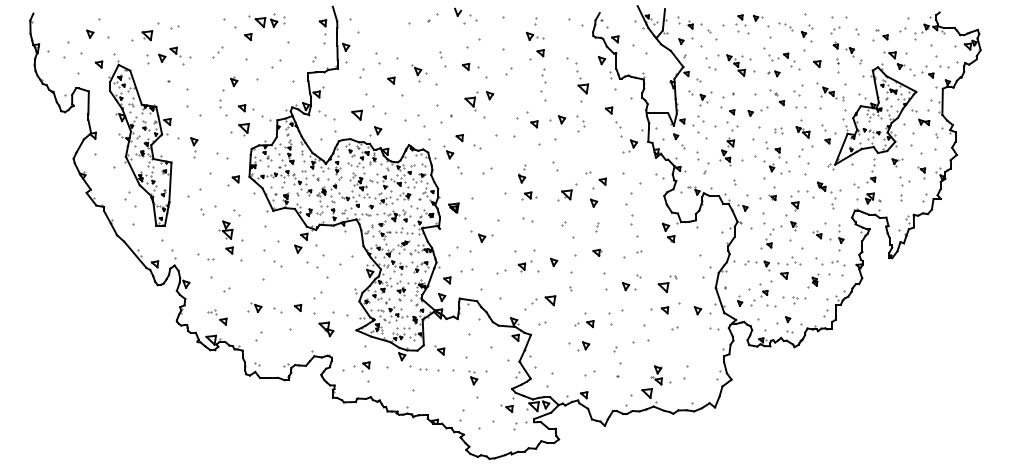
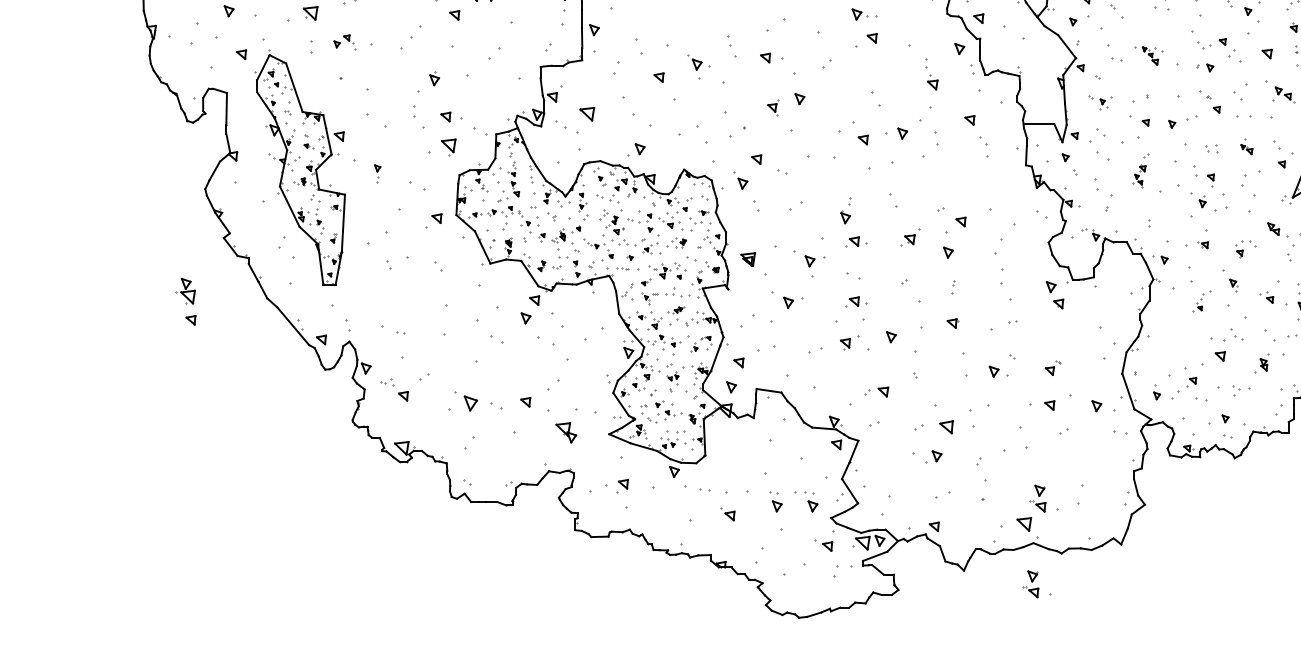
part: (217, 52) -> (410, 37), size x1.6
part: (171, 55) -> (345, 41), size x0.6
part: (734, 65) -> (1149, 56), size x0.6
part: (543, 75) -> (876, 70), removed
part: (582, 78) -> (931, 74), size x0.7
part: (700, 98) -> (1100, 103), size x0.7
part: (471, 101) -> (773, 107), size x0.6
part: (356, 114) -> (586, 113), moved
part: (580, 123) -> (929, 138), size x1.6
part: (802, 128) -> (1246, 145), size x0.6
part: (728, 145) -> (1140, 170), size x0.6
part: (630, 146) -> (1000, 171), removed
part: (194, 147) -> (377, 173), size x0.6
part: (567, 192) -> (910, 237), size x0.7
part: (802, 200) -> (1246, 248), size x0.6
part: (496, 207) -> (809, 258), added
part: (225, 237) -> (185, 301), moved
part: (529, 237) -> (856, 301), added
part: (771, 237) -> (1201, 301), size x0.6
part: (757, 265) -> (1181, 341), removed
part: (667, 283) -> (1053, 367), size x0.6
part: (543, 300) -> (876, 391), size x0.7
part: (254, 307) -> (463, 401), size x1.4
part: (217, 317) -> (394, 390), moved
part: (584, 320) -> (934, 420), size x1.4
part: (439, 350) -> (727, 514), moved
part: (498, 377) -> (812, 501), added
part: (655, 435) -> (1036, 584), added

